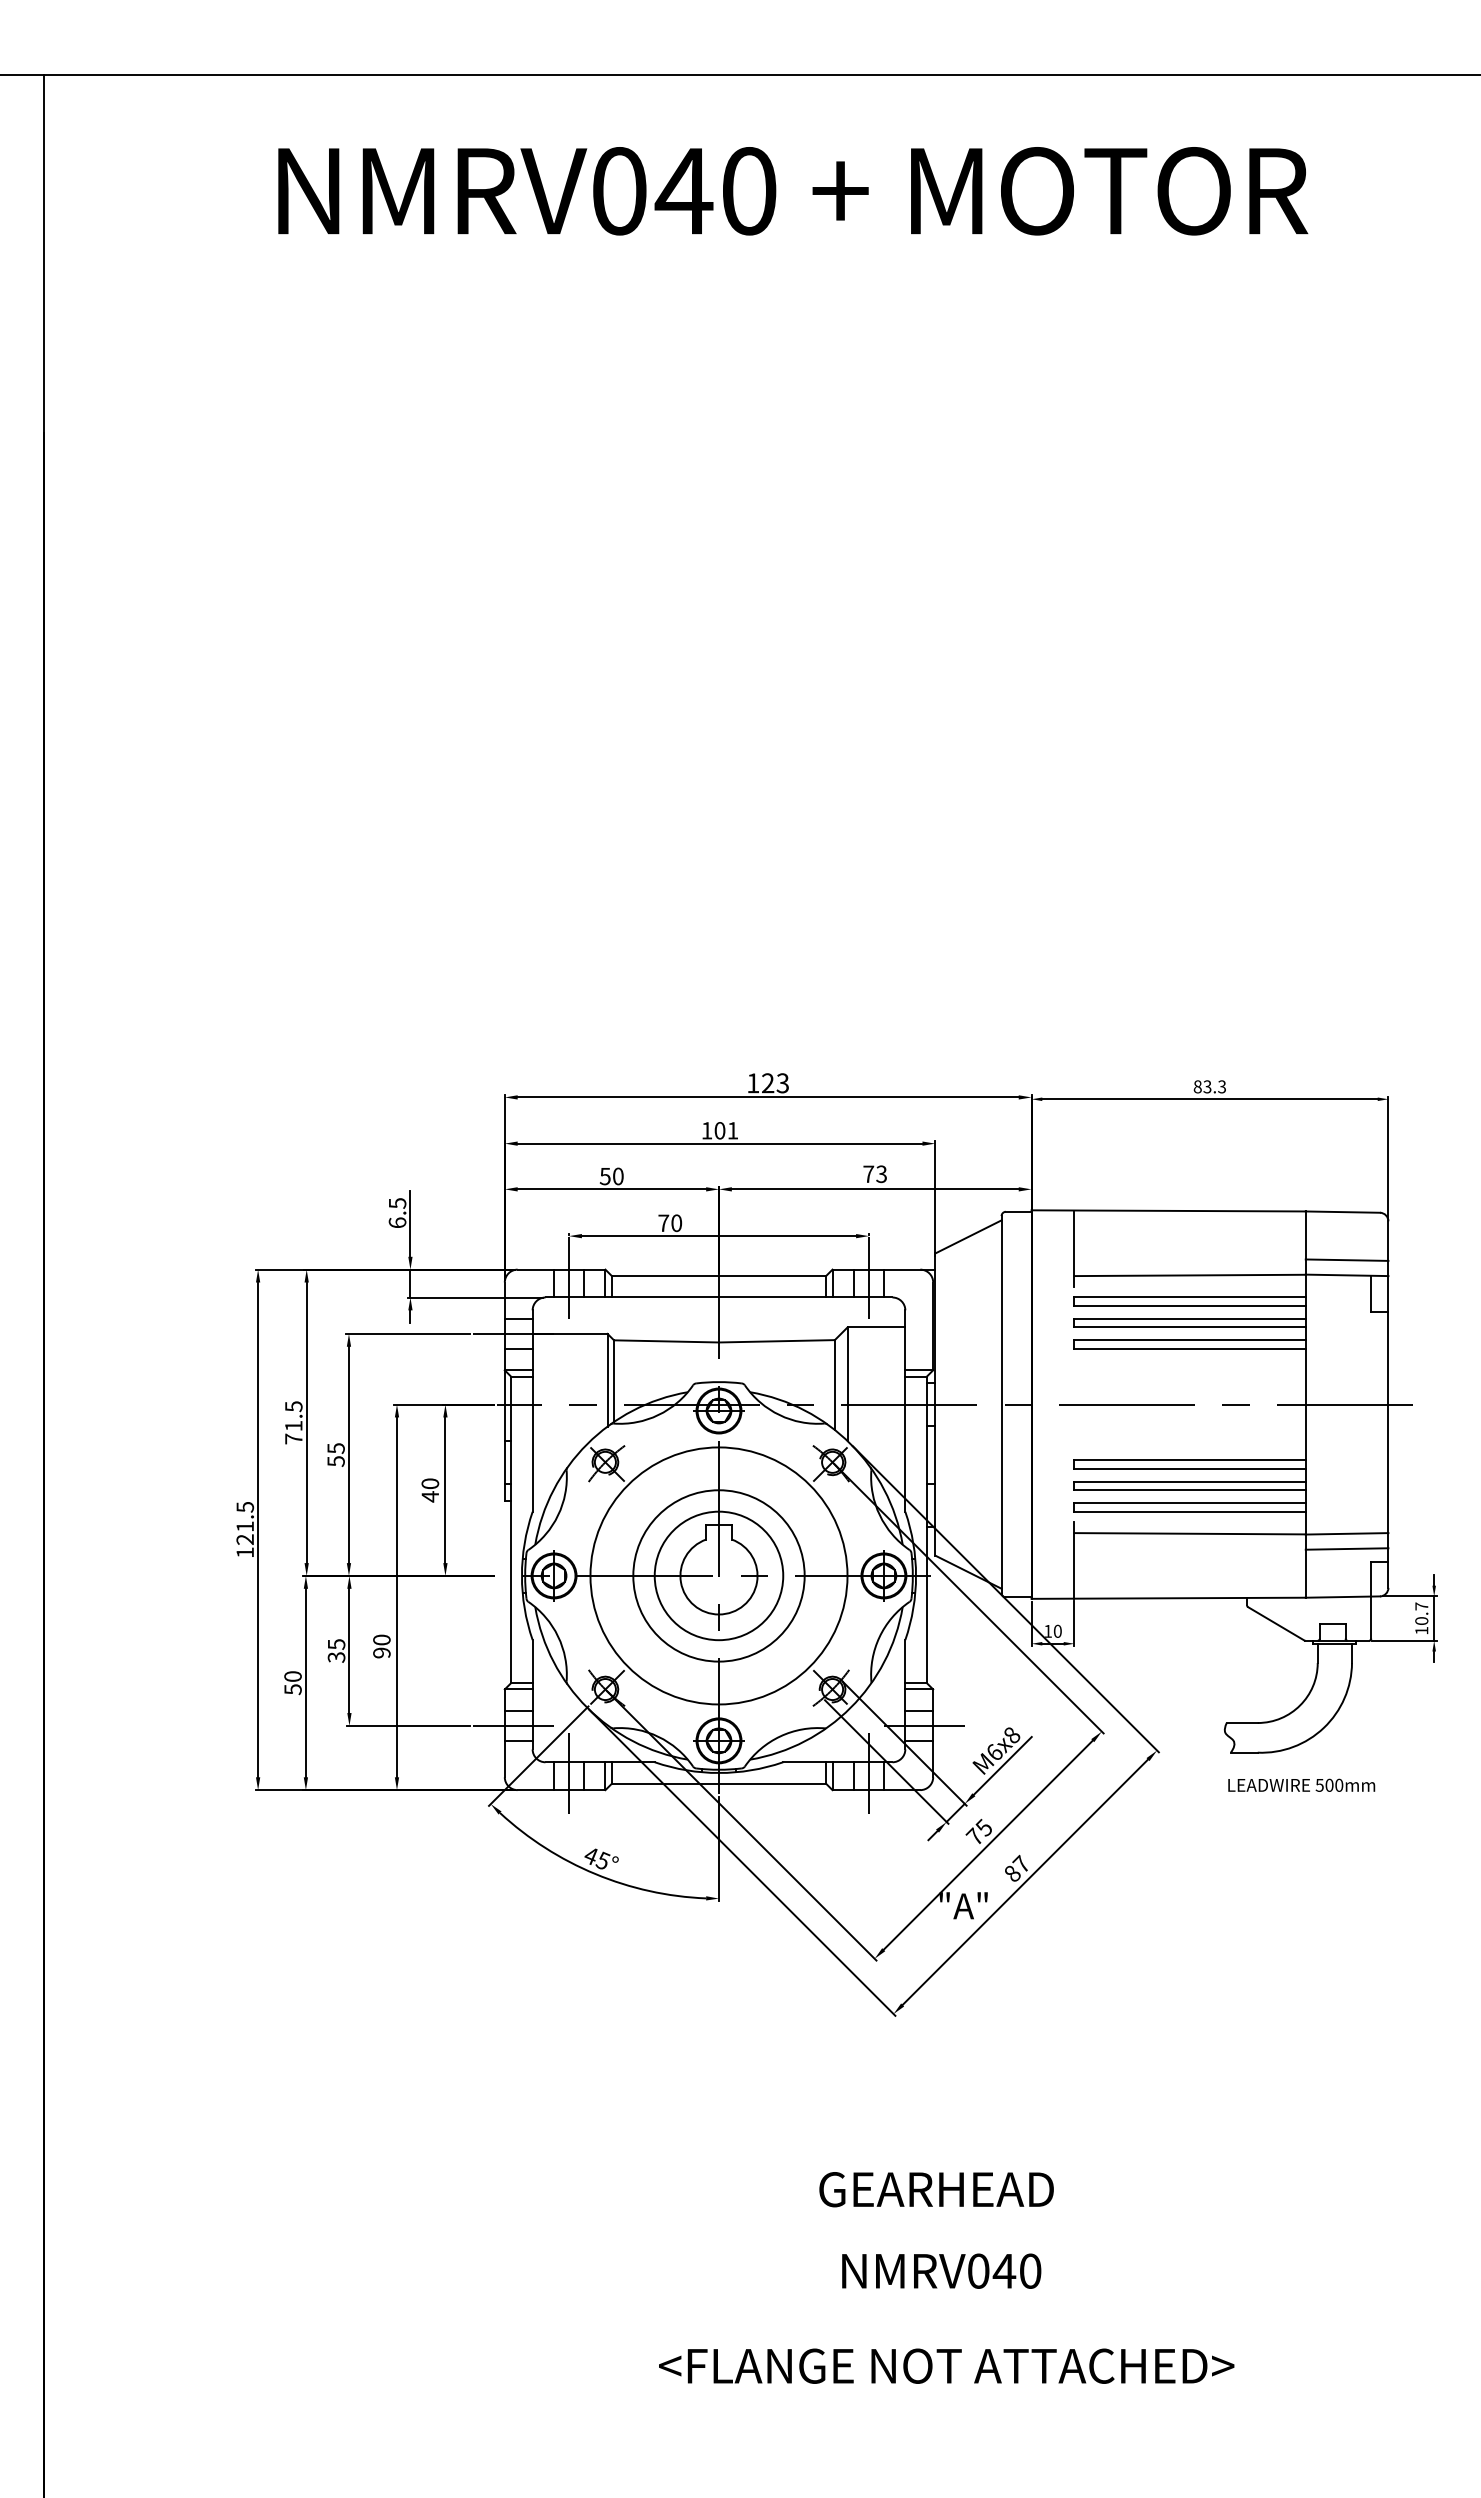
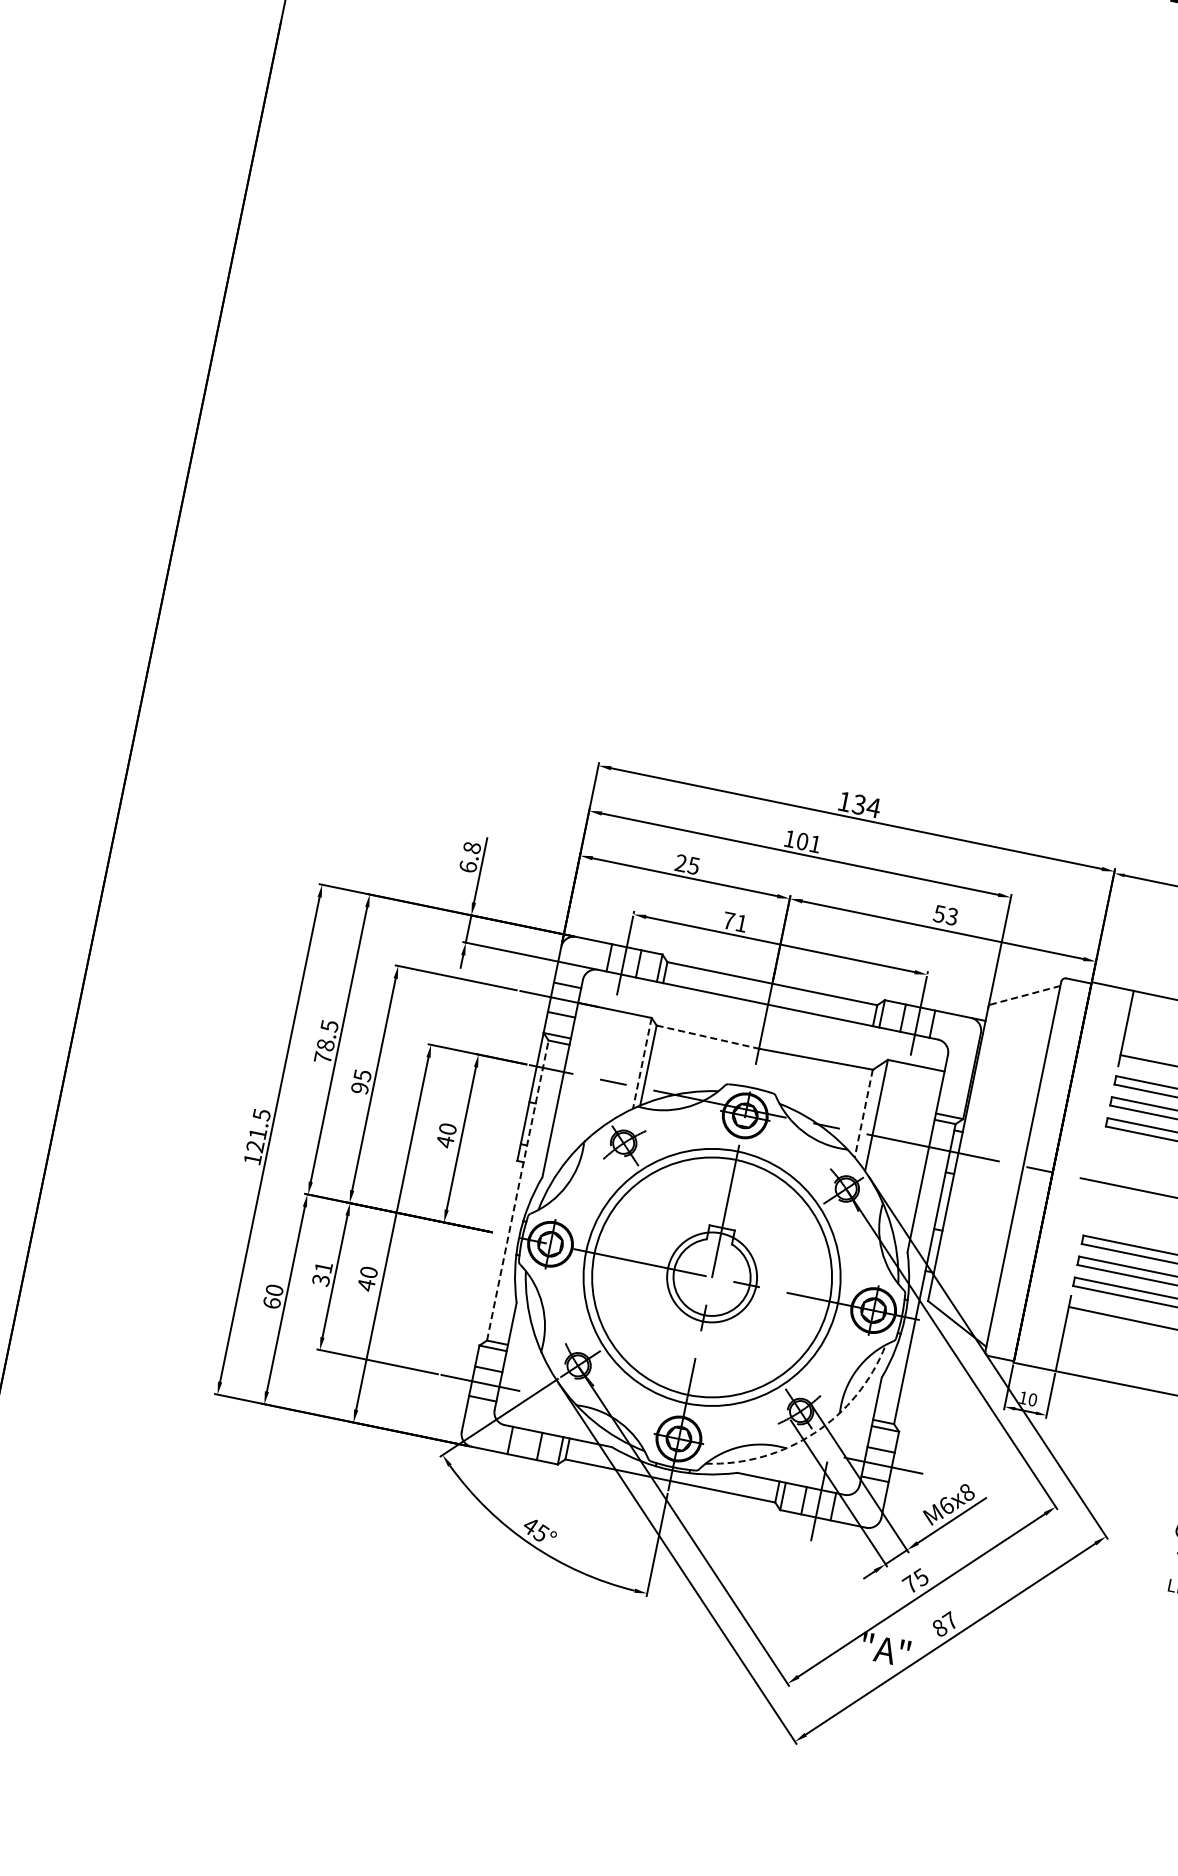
text: (775, 1083) -> (866, 806), 123 -> 134
text: (868, 1174) -> (939, 914), 73 -> 53
text: (611, 1176) -> (687, 864), 50 -> 25
text: (397, 1203) -> (472, 847), 6.5 -> 6.8
text: (676, 1223) -> (741, 923), 70 -> 71
line: (968, 1237) -> (1024, 996), solid -> dashed
line: (667, 1341) -> (708, 1037), solid -> dashed
line: (607, 1380) -> (642, 1063), solid -> dashed
line: (834, 1384) -> (863, 1113), solid -> dashed
text: (293, 1425) -> (325, 1044), 71.5 -> 78.5
text: (335, 1461) -> (359, 1088), 55 -> 95
line: (511, 1529) -> (518, 1190), solid -> dashed
circle: (718, 1575) -> (711, 1276), size x0.7
circle: (718, 1575) -> (711, 1276), size x1.4
text: (336, 1644) -> (323, 1267), 35 -> 31
text: (381, 1652) -> (366, 1284), 90 -> 40
text: (292, 1689) -> (271, 1302), 50 -> 60
arc: (850, 1707) -> (814, 1432), solid -> dashed
line: (569, 1773) -> (525, 1440), removed

